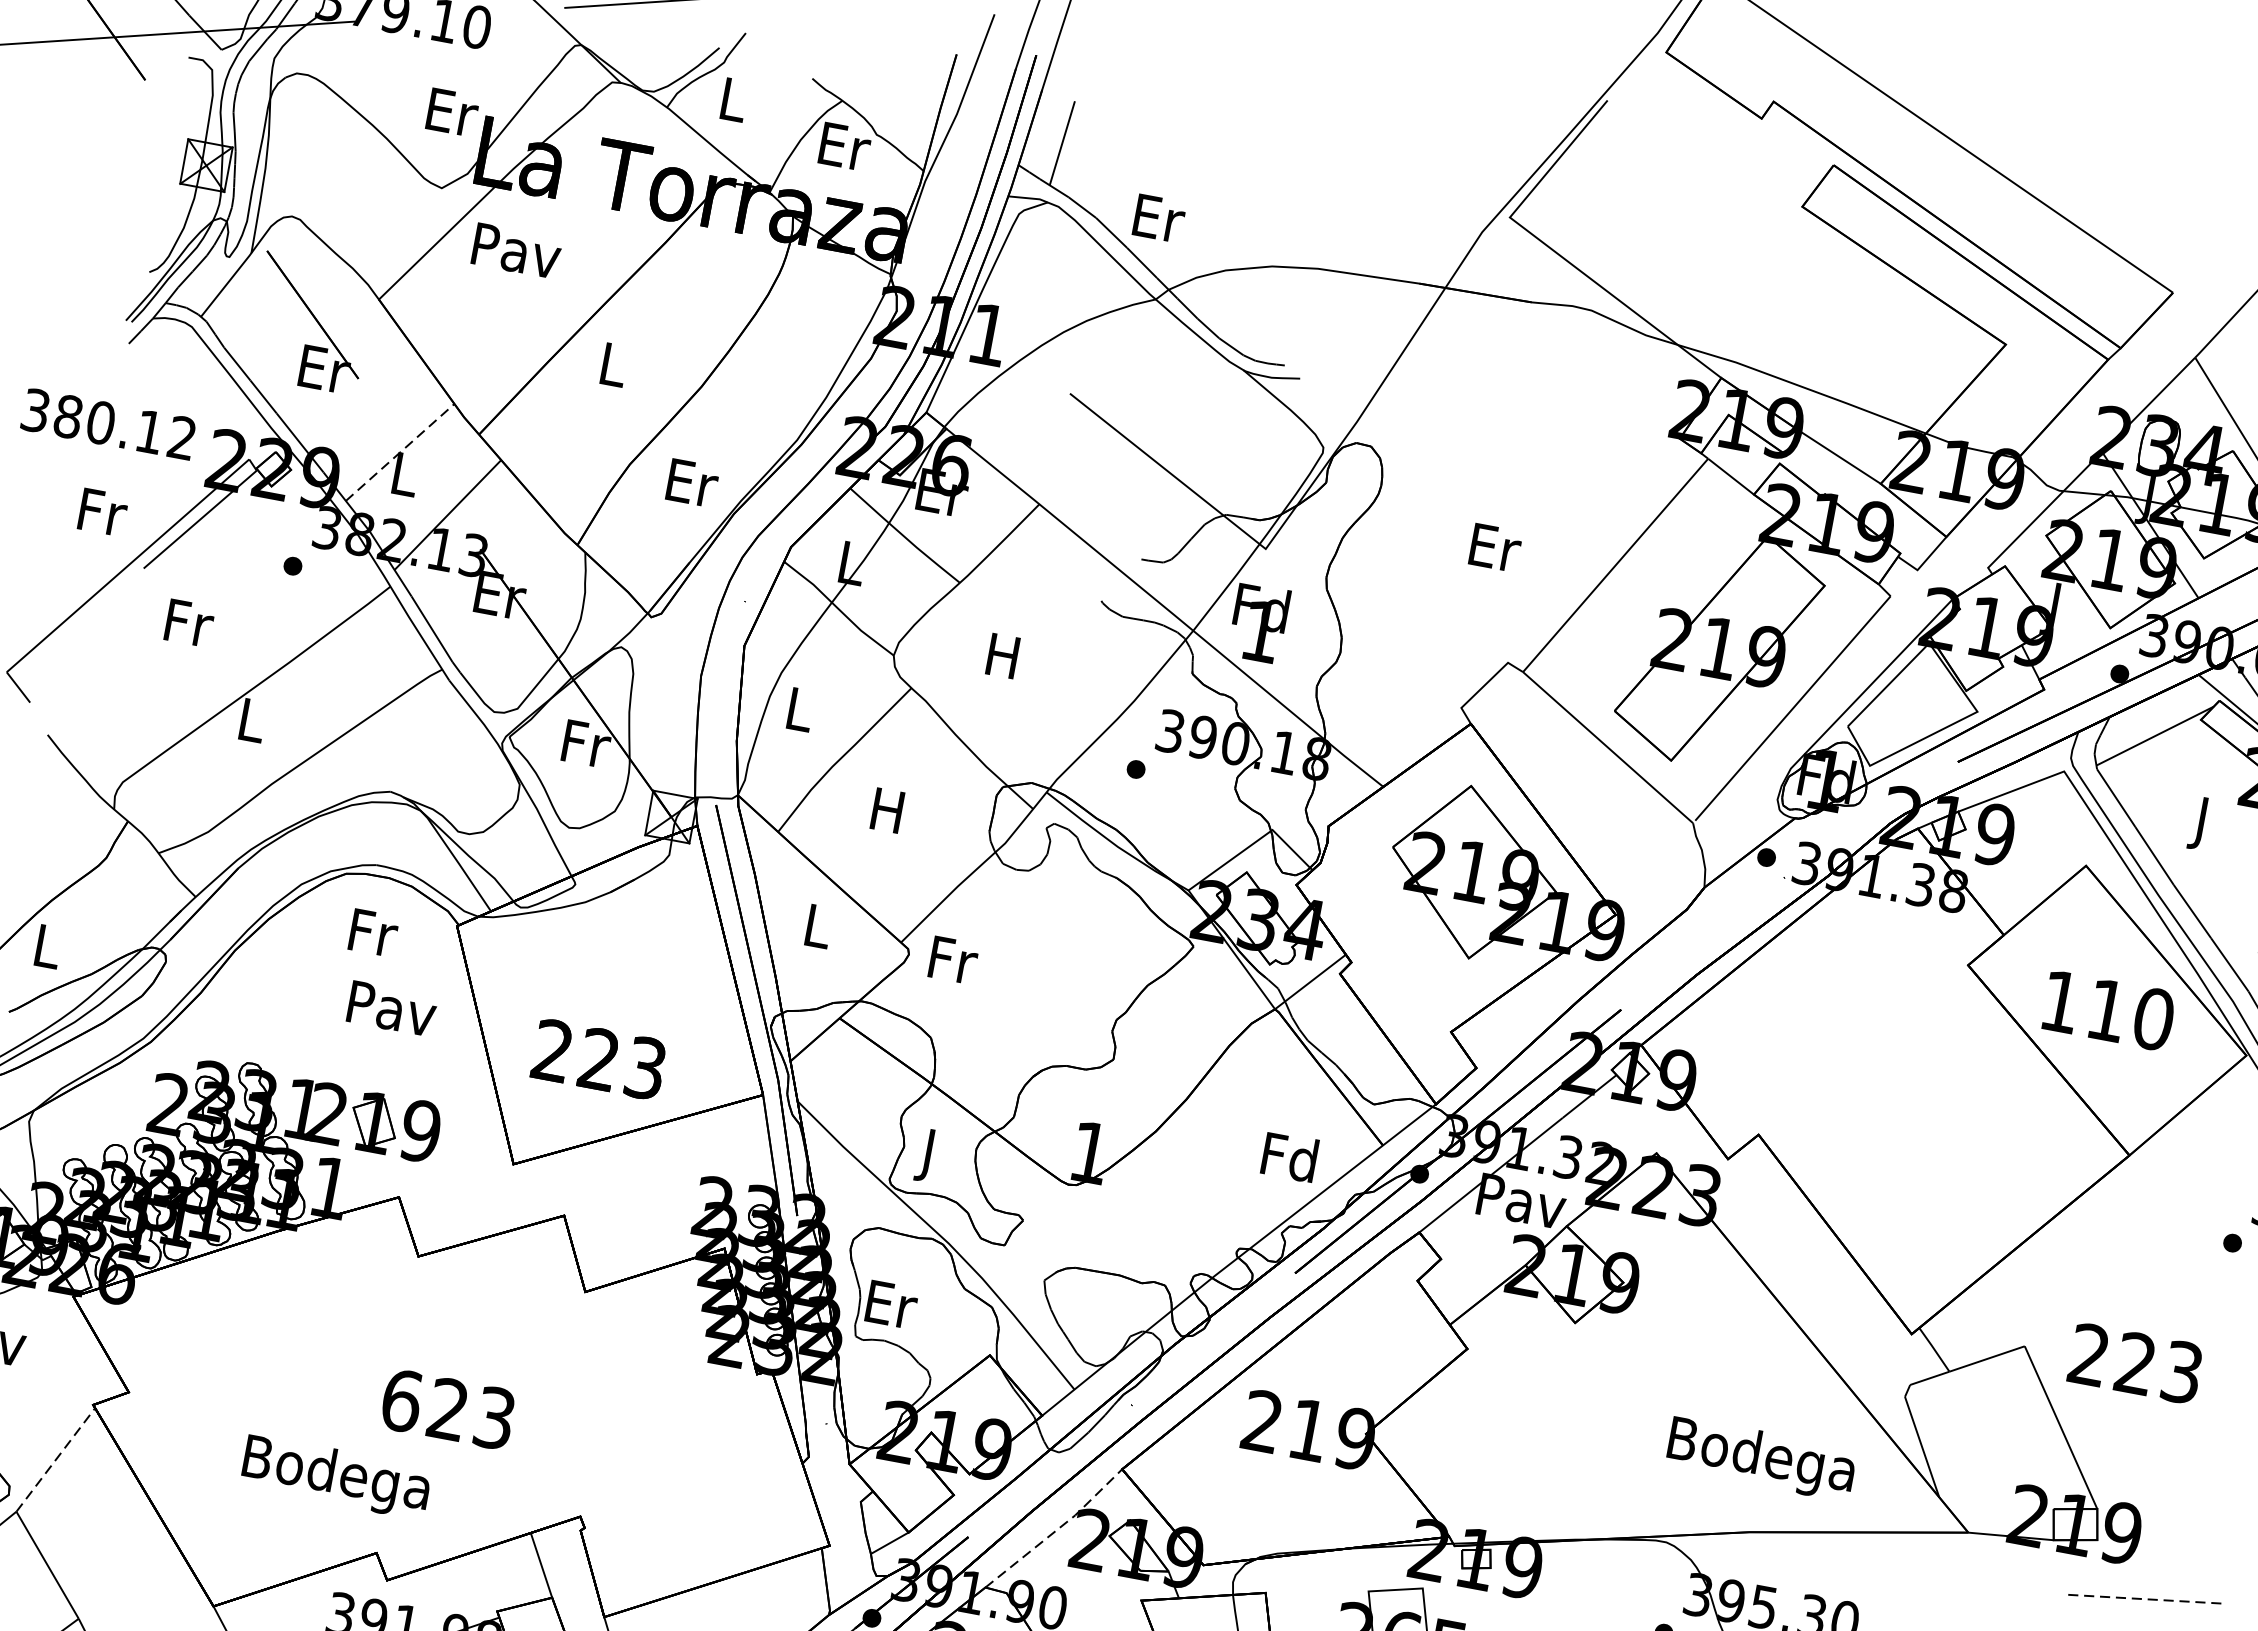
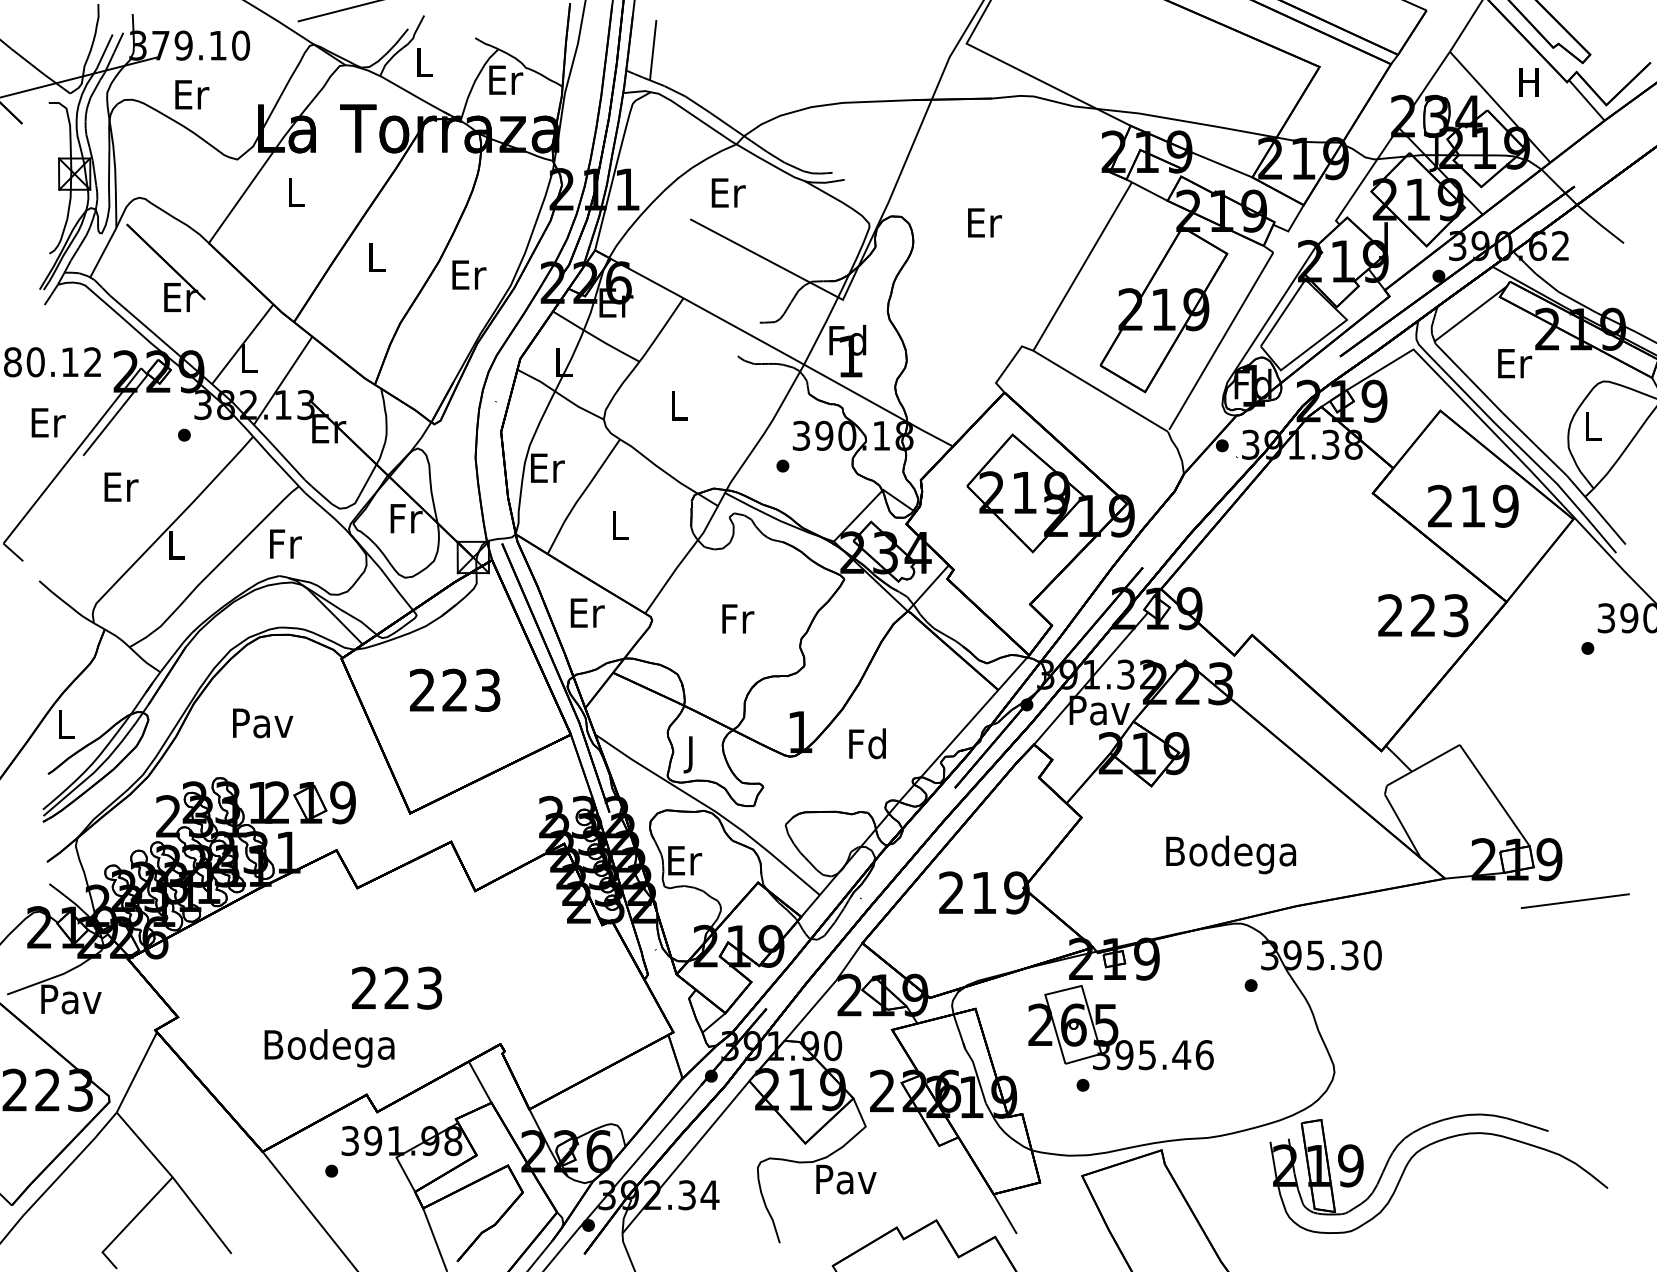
text: (453, 112) -> (192, 94), moved
text: (1159, 217) -> (728, 192), moved
text: (517, 250) -> (296, 192), Pav -> L
line: (399, 452) -> (242, 344), dashed -> solid
text: (693, 482) -> (469, 274), moved
text: (103, 511) -> (48, 422), Fr -> Er
text: (1495, 547) -> (984, 222), moved
text: (189, 622) -> (121, 486), Fr -> Er
text: (1002, 655) -> (677, 405), H -> L
text: (800, 708) -> (547, 467), L -> Er
text: (886, 810) -> (618, 525), H -> L
text: (2204, 824) -> (1515, 367), J -> Er
text: (819, 925) -> (587, 612), L -> Er
text: (373, 932) -> (285, 543), moved
text: (954, 959) -> (738, 618), moved
text: (392, 1009) -> (263, 723), moved
text: (2108, 1009) -> (1473, 505), 110 -> 219
text: (599, 1058) -> (455, 689), moved
text: (1289, 1156) -> (867, 743), moved
text: (2135, 1363) -> (1423, 615), moved
text: (402, 1399) -> (364, 987), 623 -> 223
text: (1761, 1458) -> (1231, 854), moved
line: (55, 1460) -> (136, 1072), dashed -> solid
line: (1057, 1529) -> (826, 992), dashed -> solid
line: (2147, 1599) -> (1575, 901), dashed -> solid

